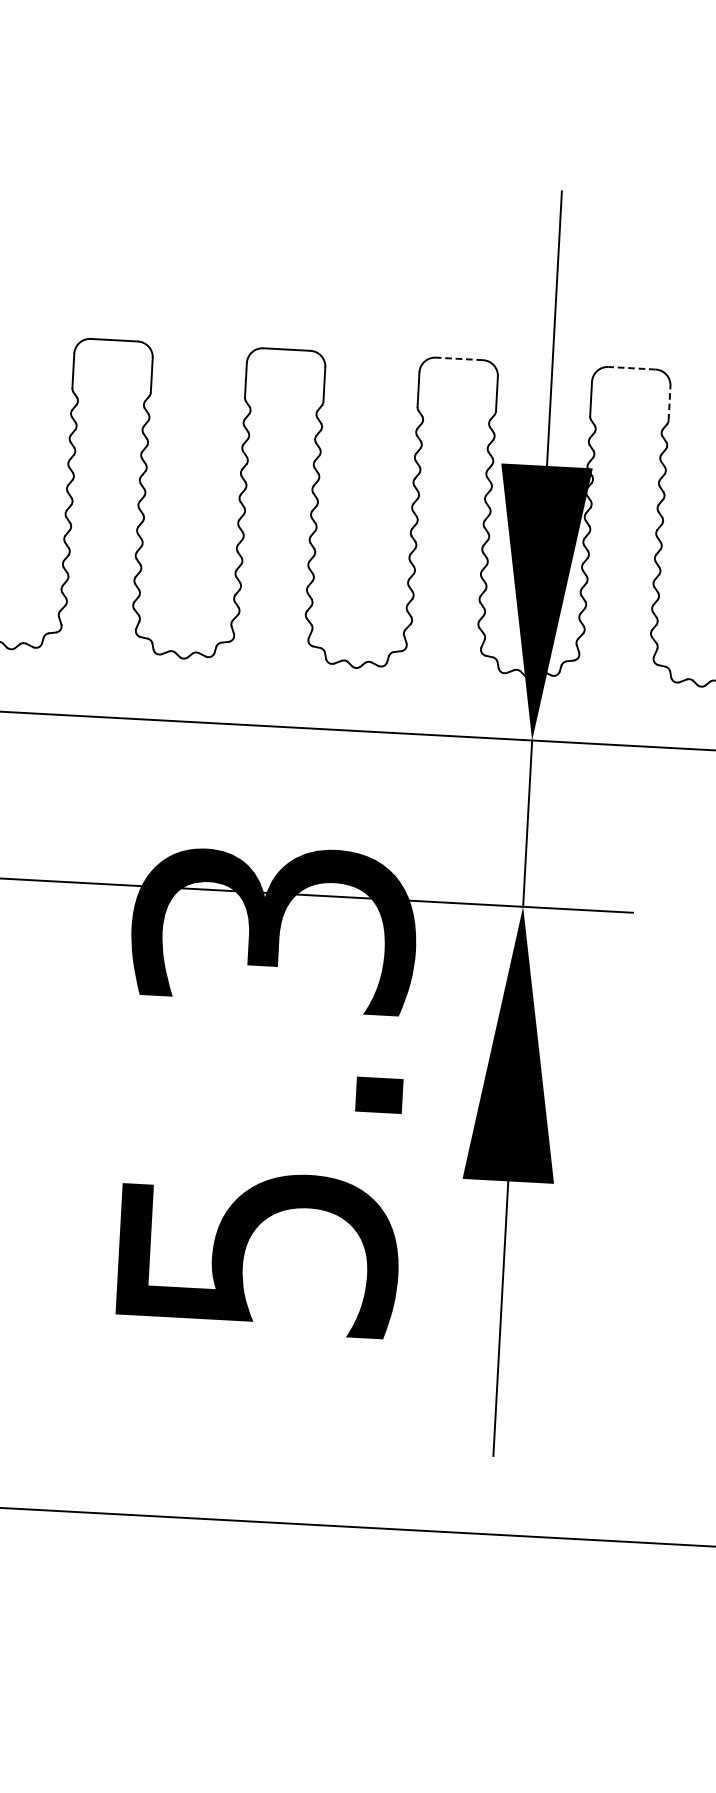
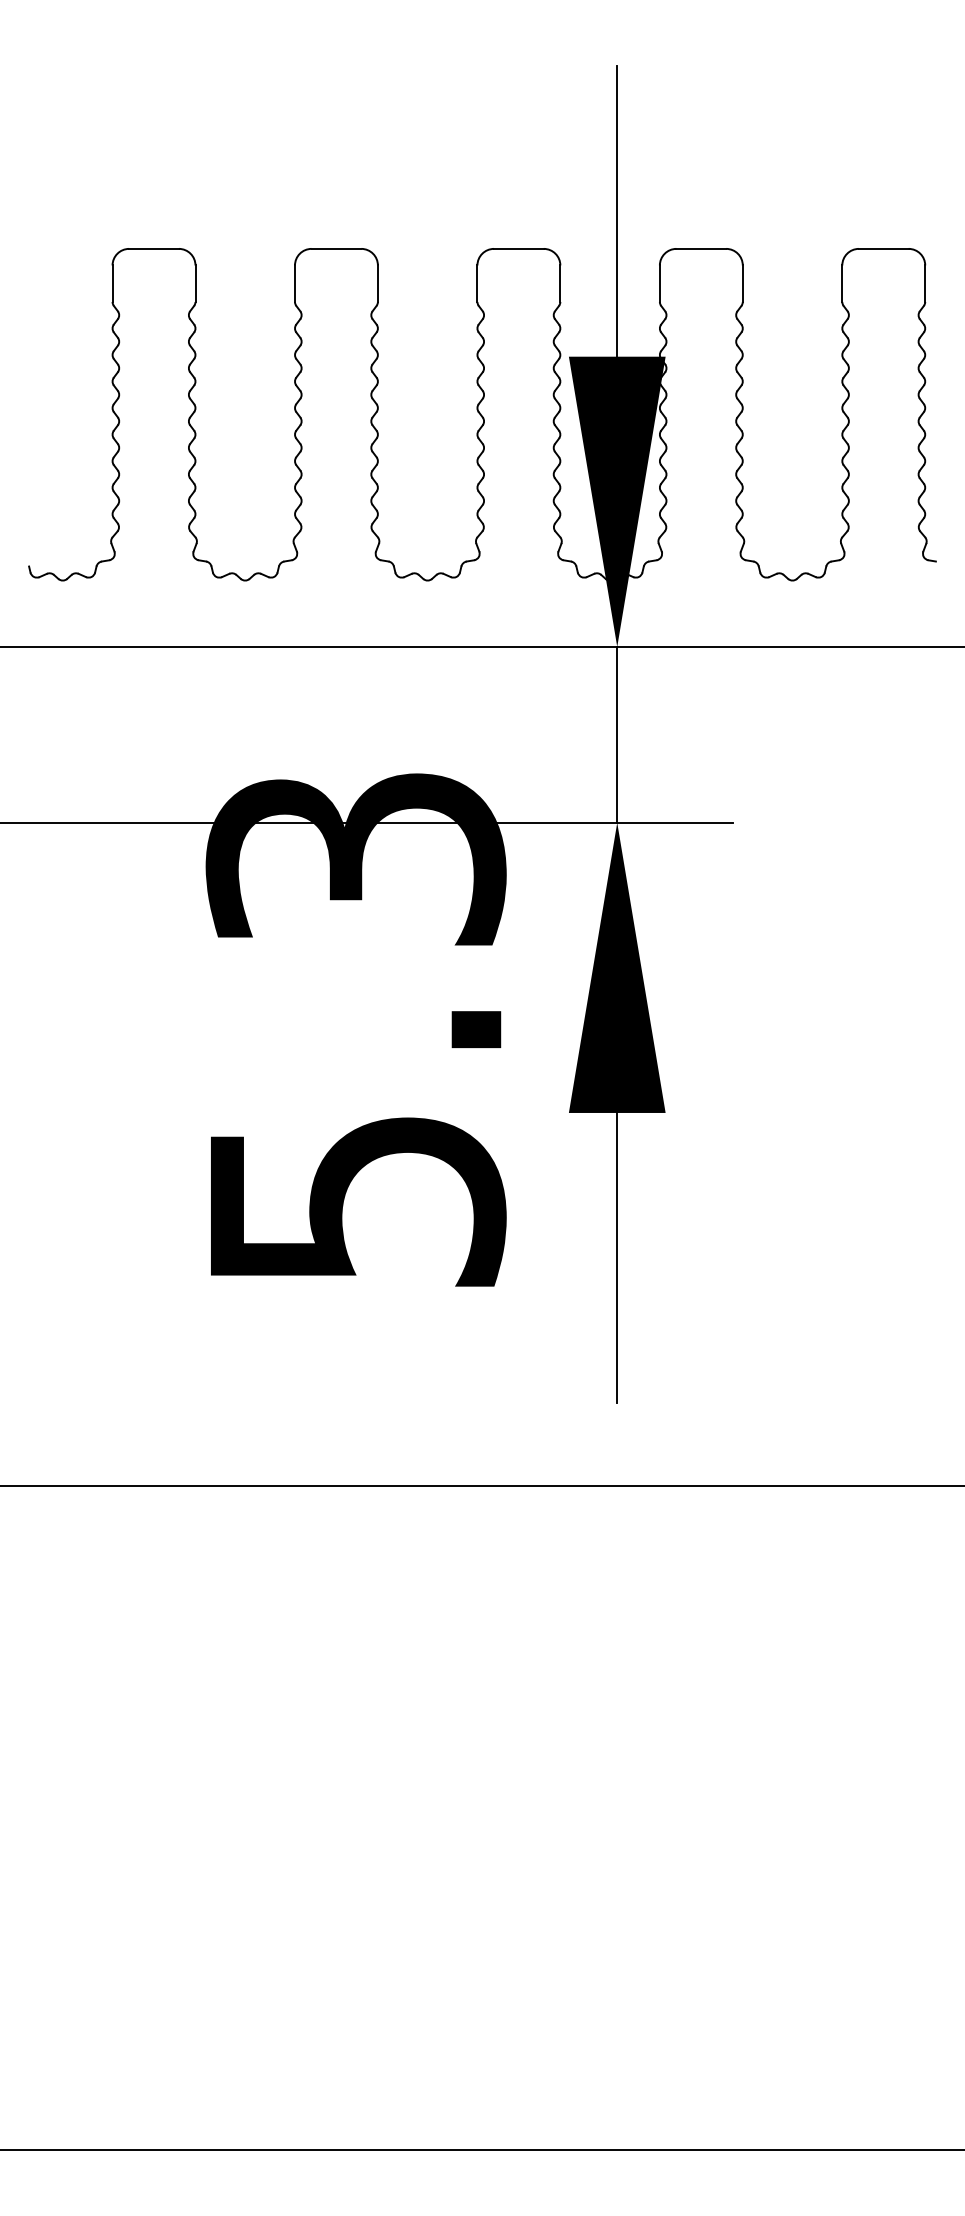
line: (459, 358) -> (518, 248), dashed -> solid
line: (632, 367) -> (701, 248), dashed -> solid
line: (669, 403) -> (742, 283), dashed -> solid

